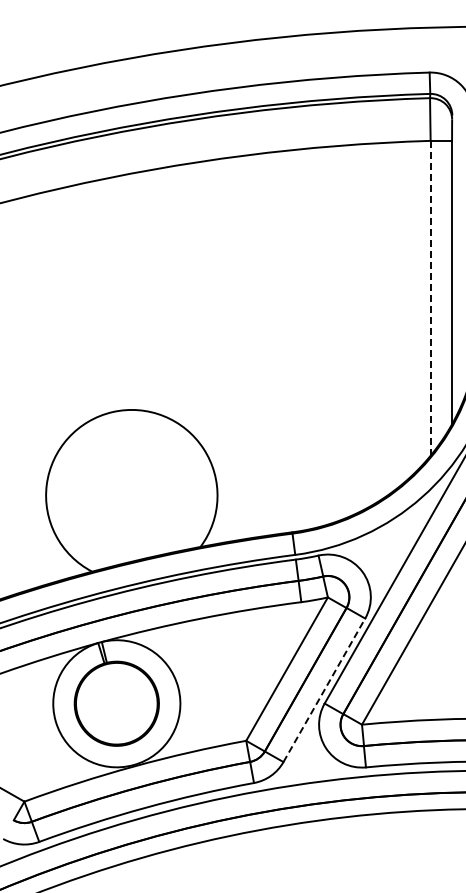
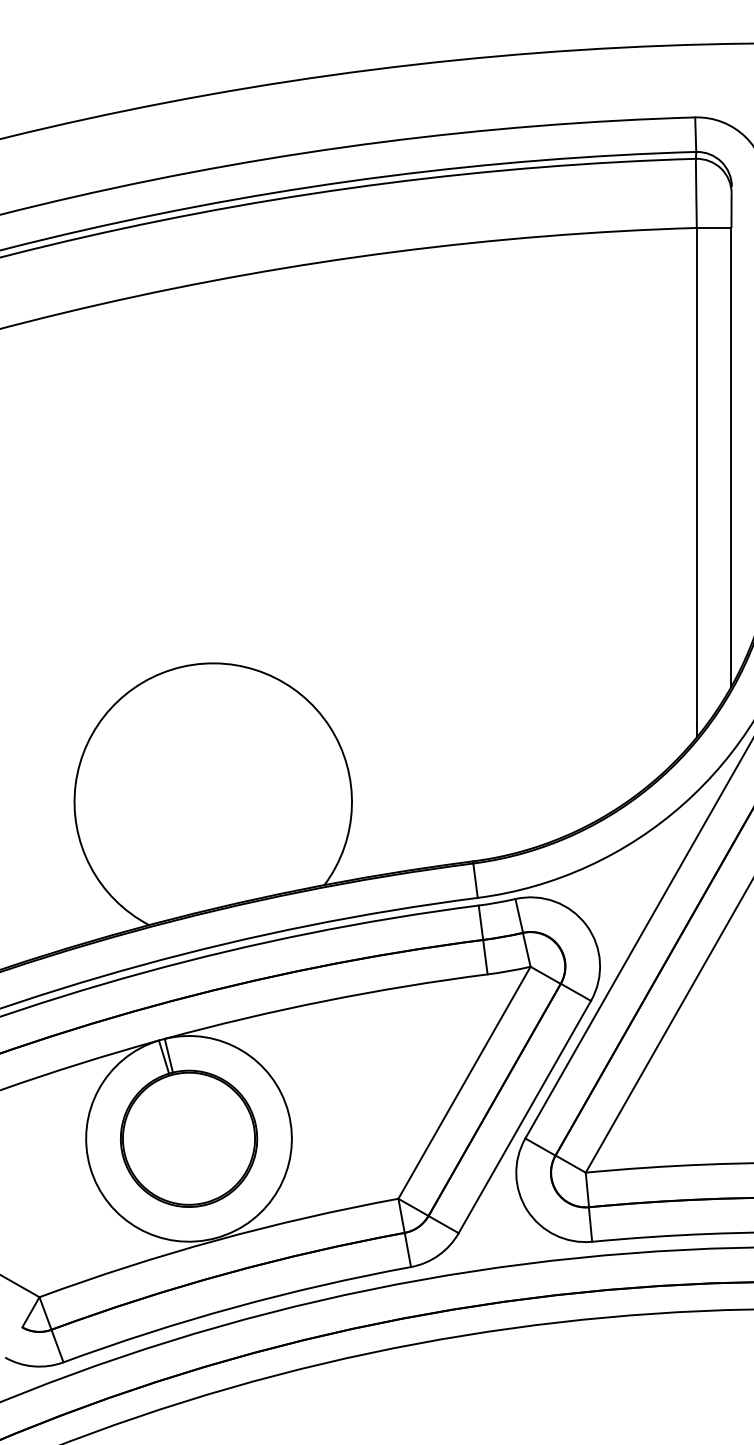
line: (430, 298) -> (696, 483), dashed -> solid
line: (324, 690) -> (525, 1117), dashed -> solid

